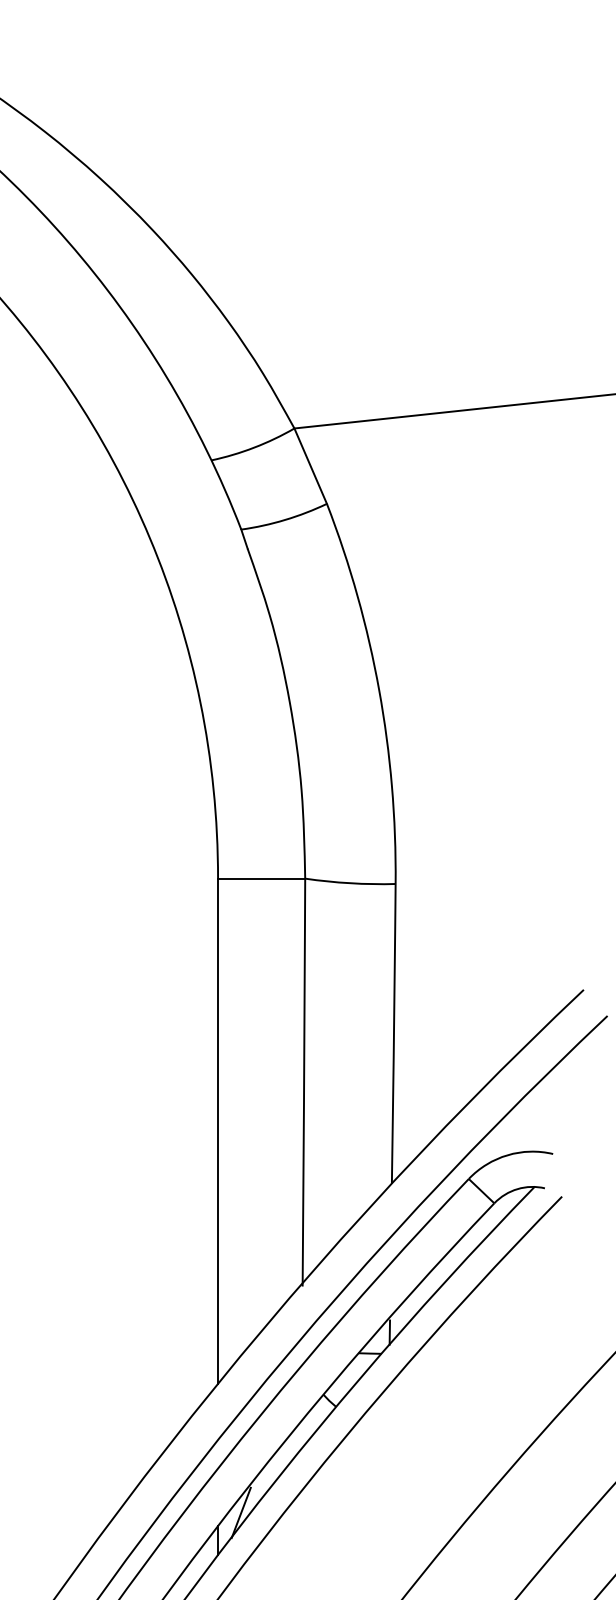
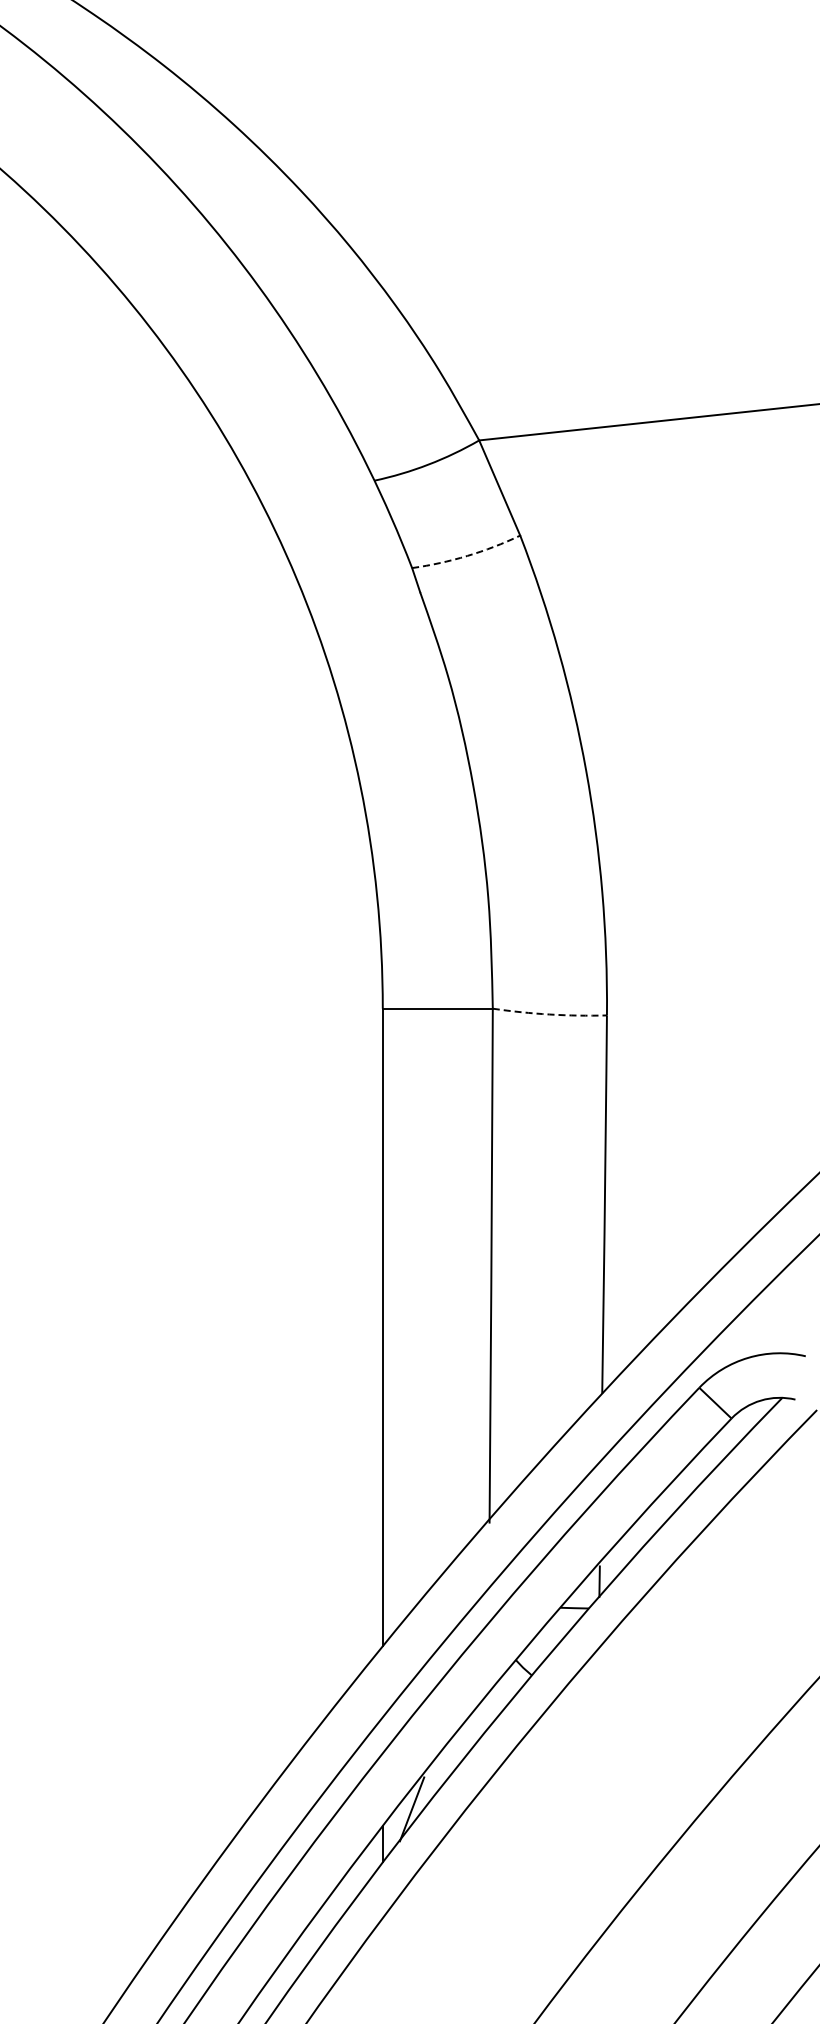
arc: (285, 519) -> (467, 555), solid -> dashed
arc: (350, 883) -> (549, 1014), solid -> dashed

